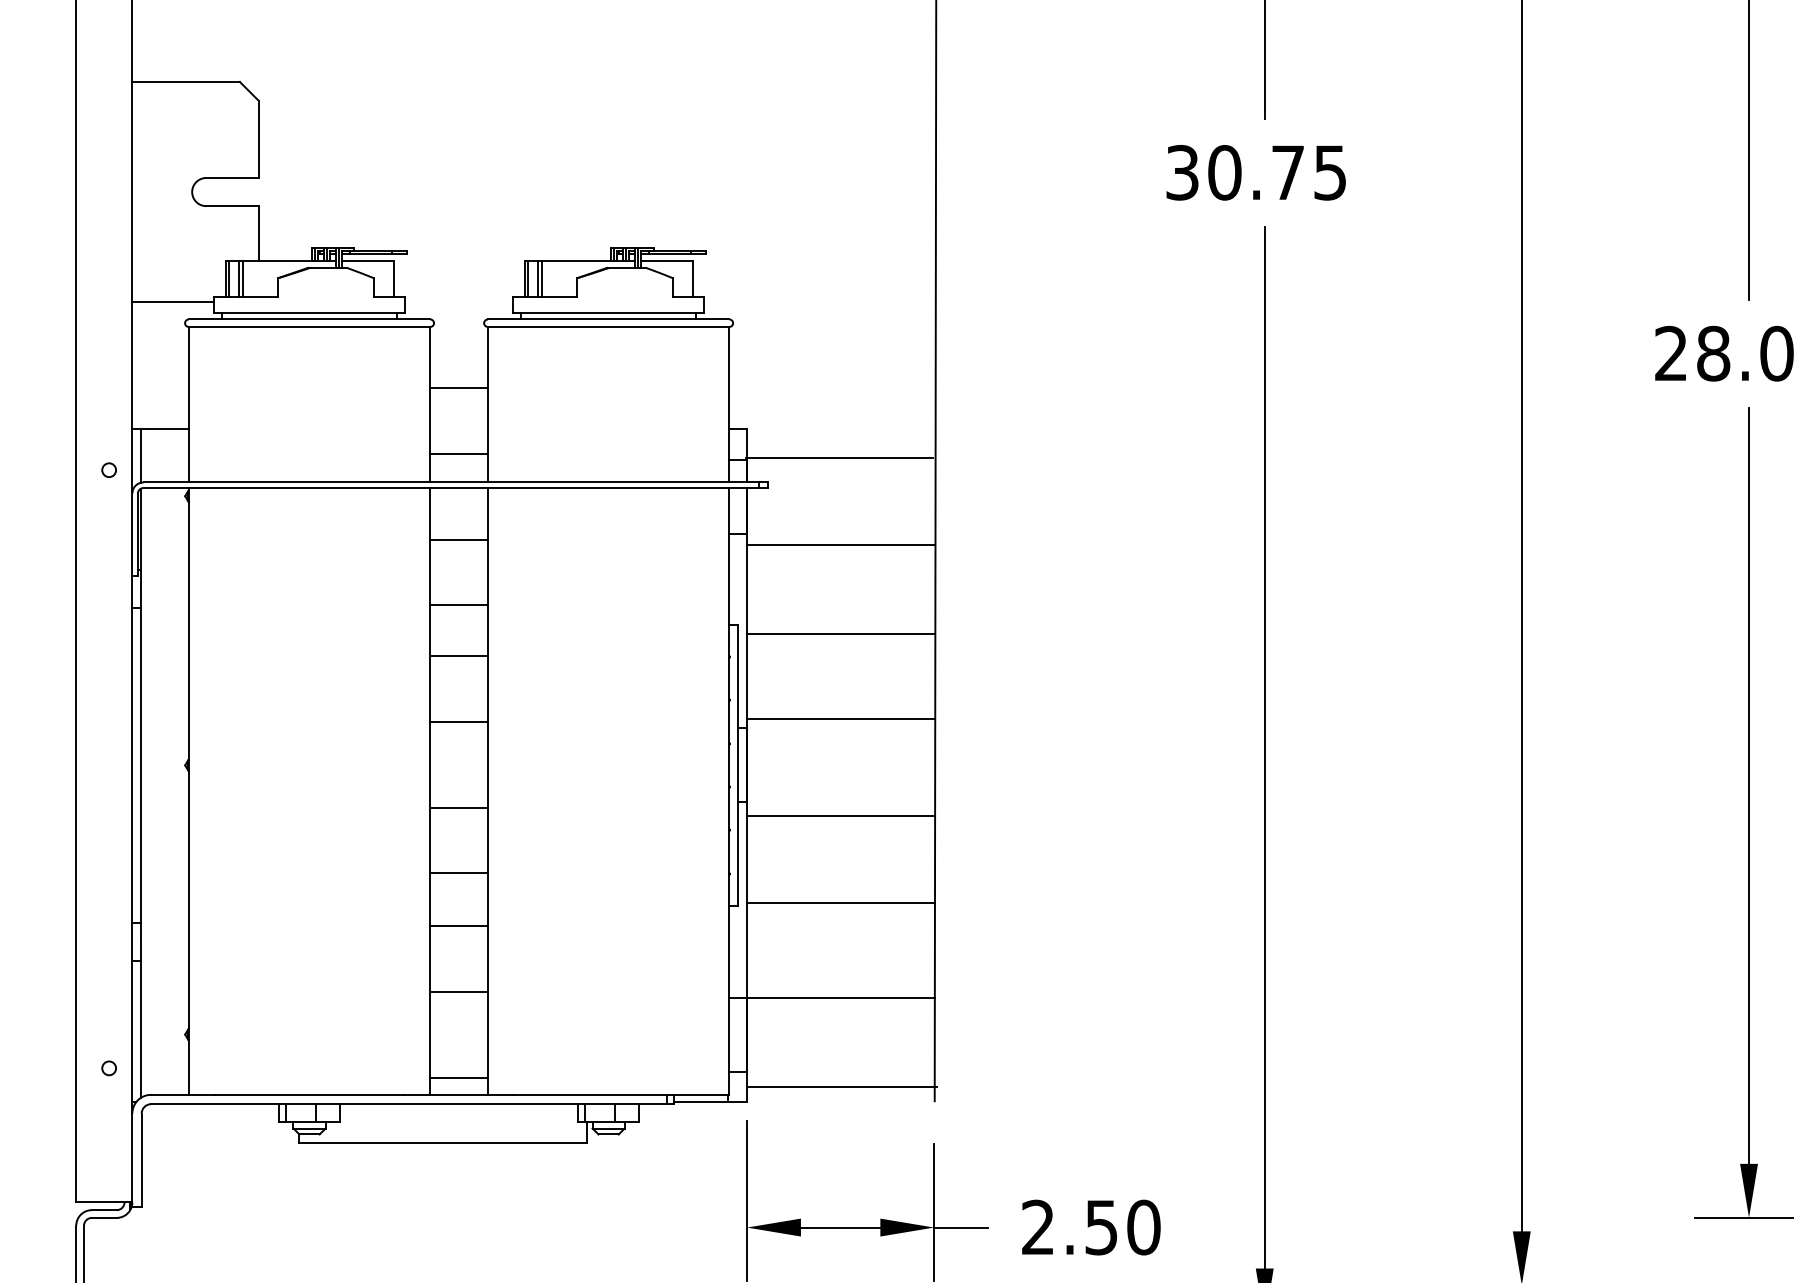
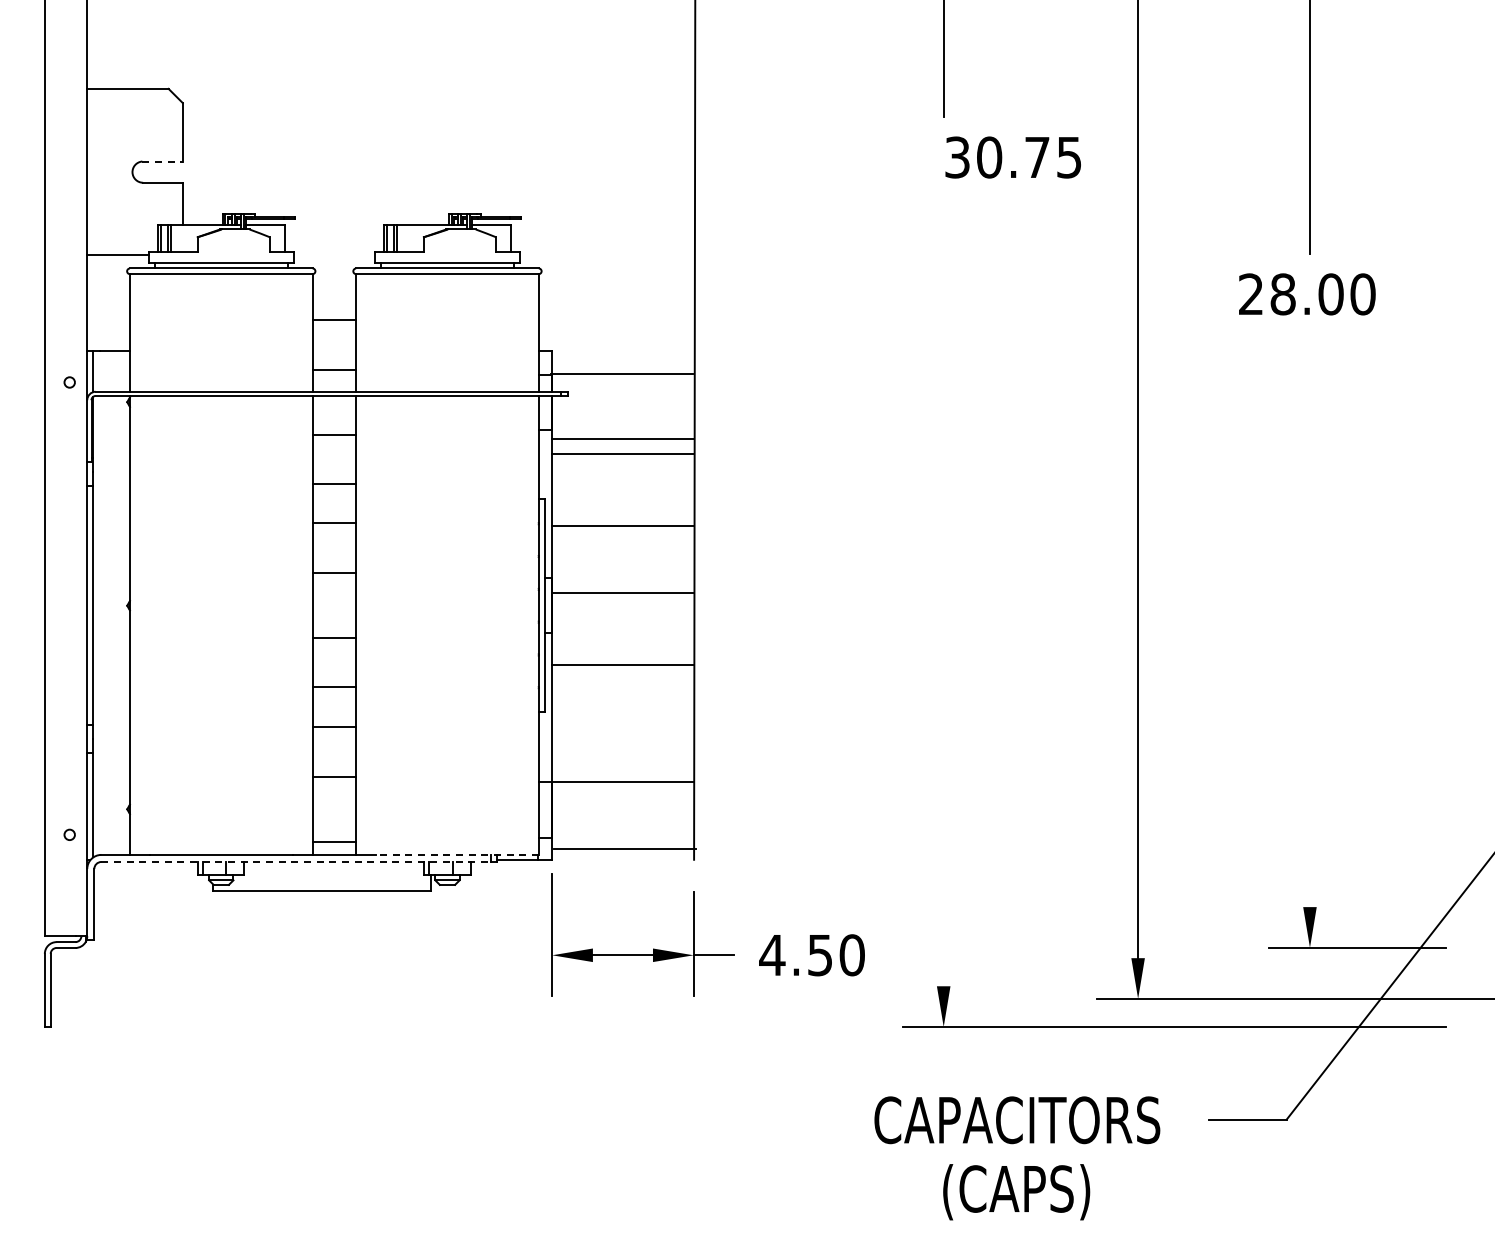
text: (1255, 172) -> (1012, 157), moved
line: (233, 178) -> (163, 161), solid -> dashed
line: (841, 634) -> (623, 454), moved
line: (841, 718) -> (623, 525), moved
line: (1264, 747) -> (943, 592), removed
line: (1748, 786) -> (1309, 621), removed
line: (841, 816) -> (623, 593), moved
line: (841, 902) -> (623, 664), moved
line: (621, 1094) -> (457, 854), solid -> dashed
line: (409, 1103) -> (296, 861), solid -> dashed
text: (1038, 1226) -> (772, 954), 2.50 -> 4.50

